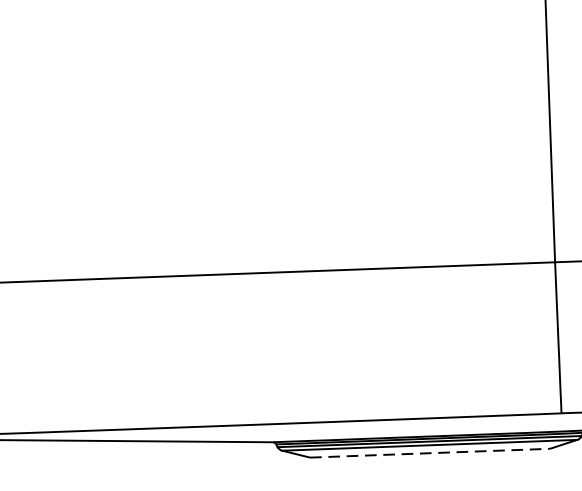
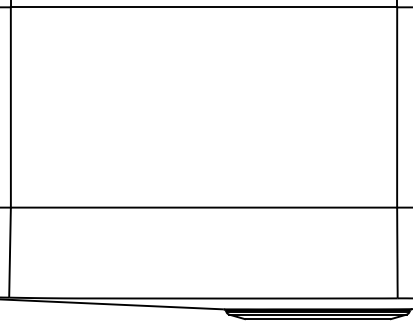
line: (431, 453) -> (318, 319), dashed -> solid

